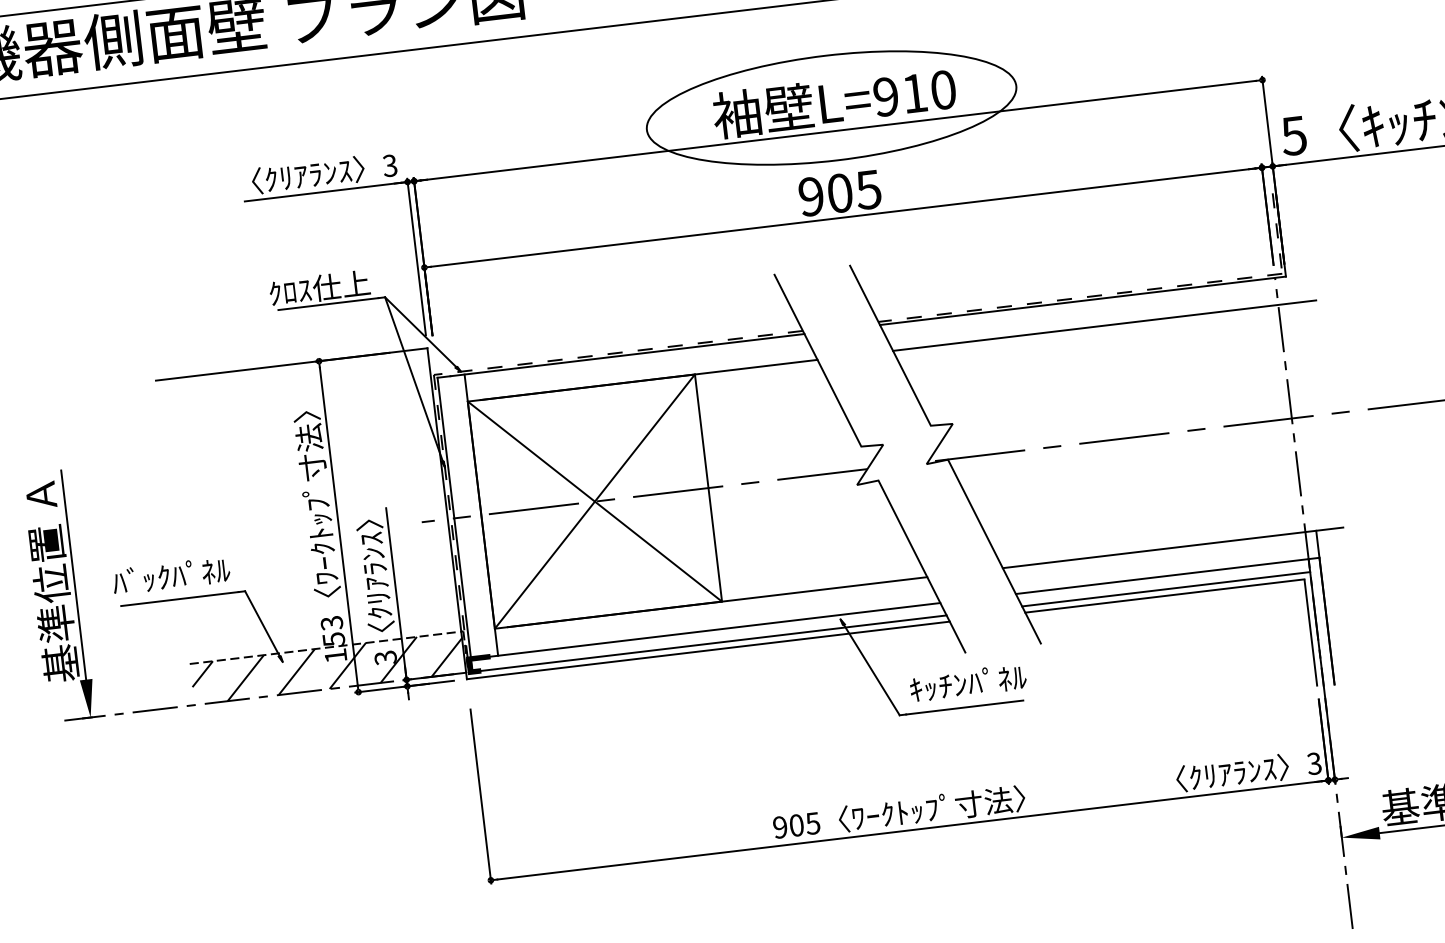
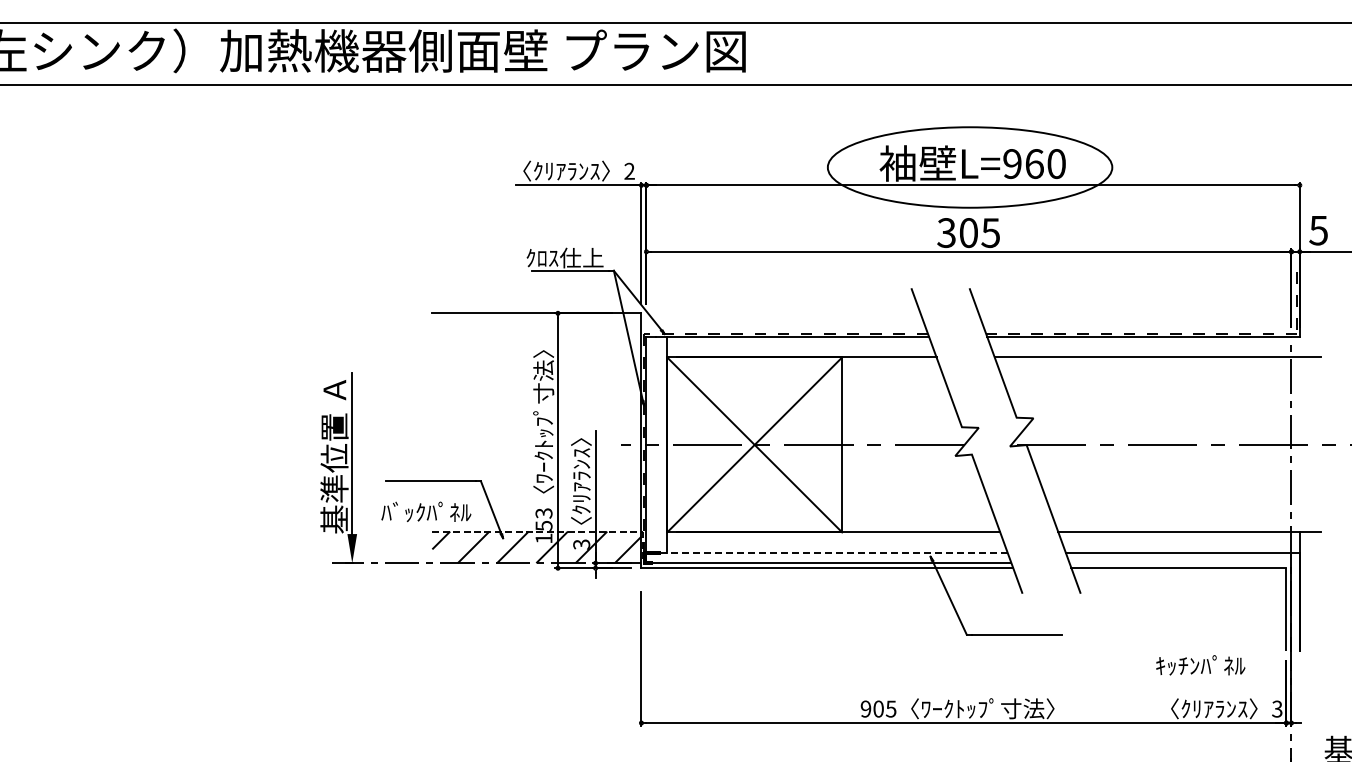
text: (914, 94) -> (1034, 164), L=910 -> L=960
text: (389, 165) -> (629, 171), 3 -> 2
text: (811, 196) -> (946, 232), 905 -> 305
text: (171, 575) -> (426, 511), moved
line: (1166, 589) -> (1180, 563), removed
line: (706, 631) -> (827, 553), solid -> dashed
text: (967, 683) -> (1200, 665), moved

